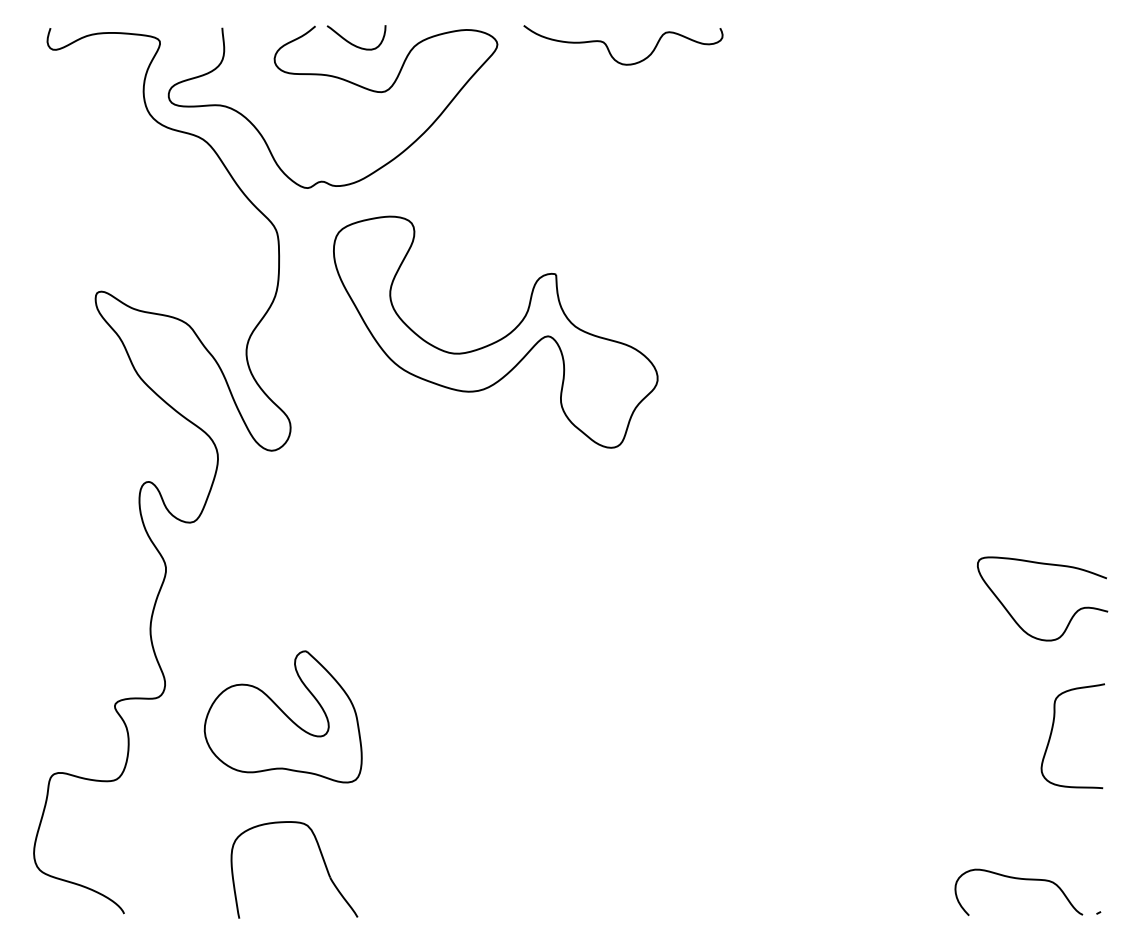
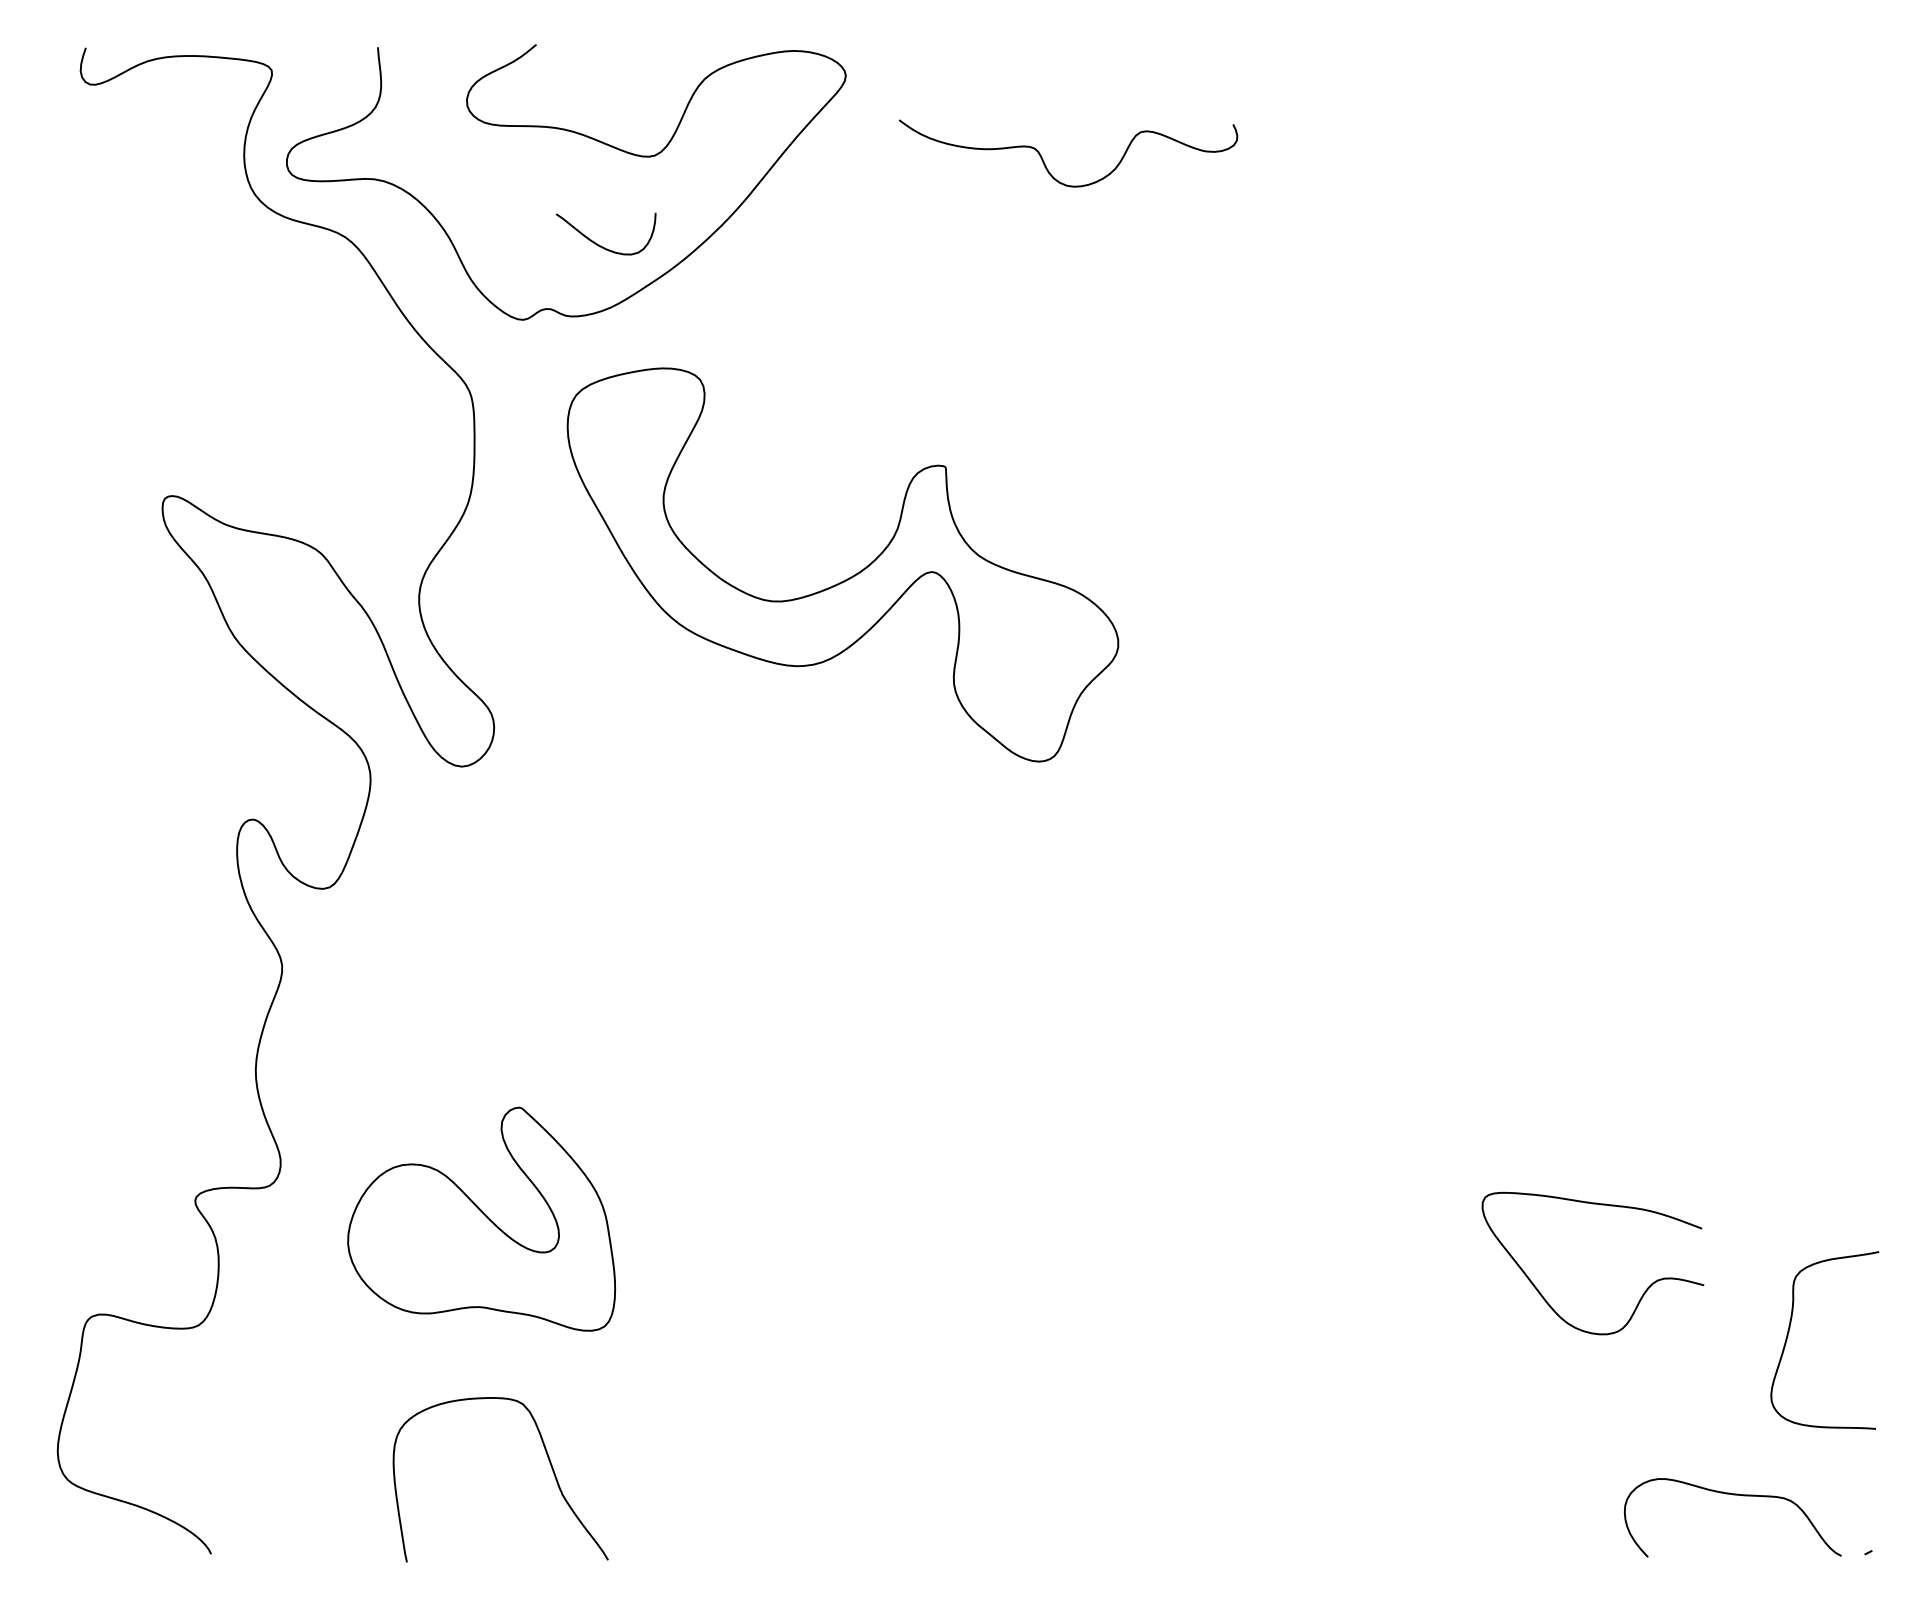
curve: (351, 42) -> (597, 242), moved
curve: (610, 51) -> (1046, 164), moved
curve: (1048, 565) -> (1602, 1206), moved
curve: (1052, 732) -> (1789, 1334), moved

